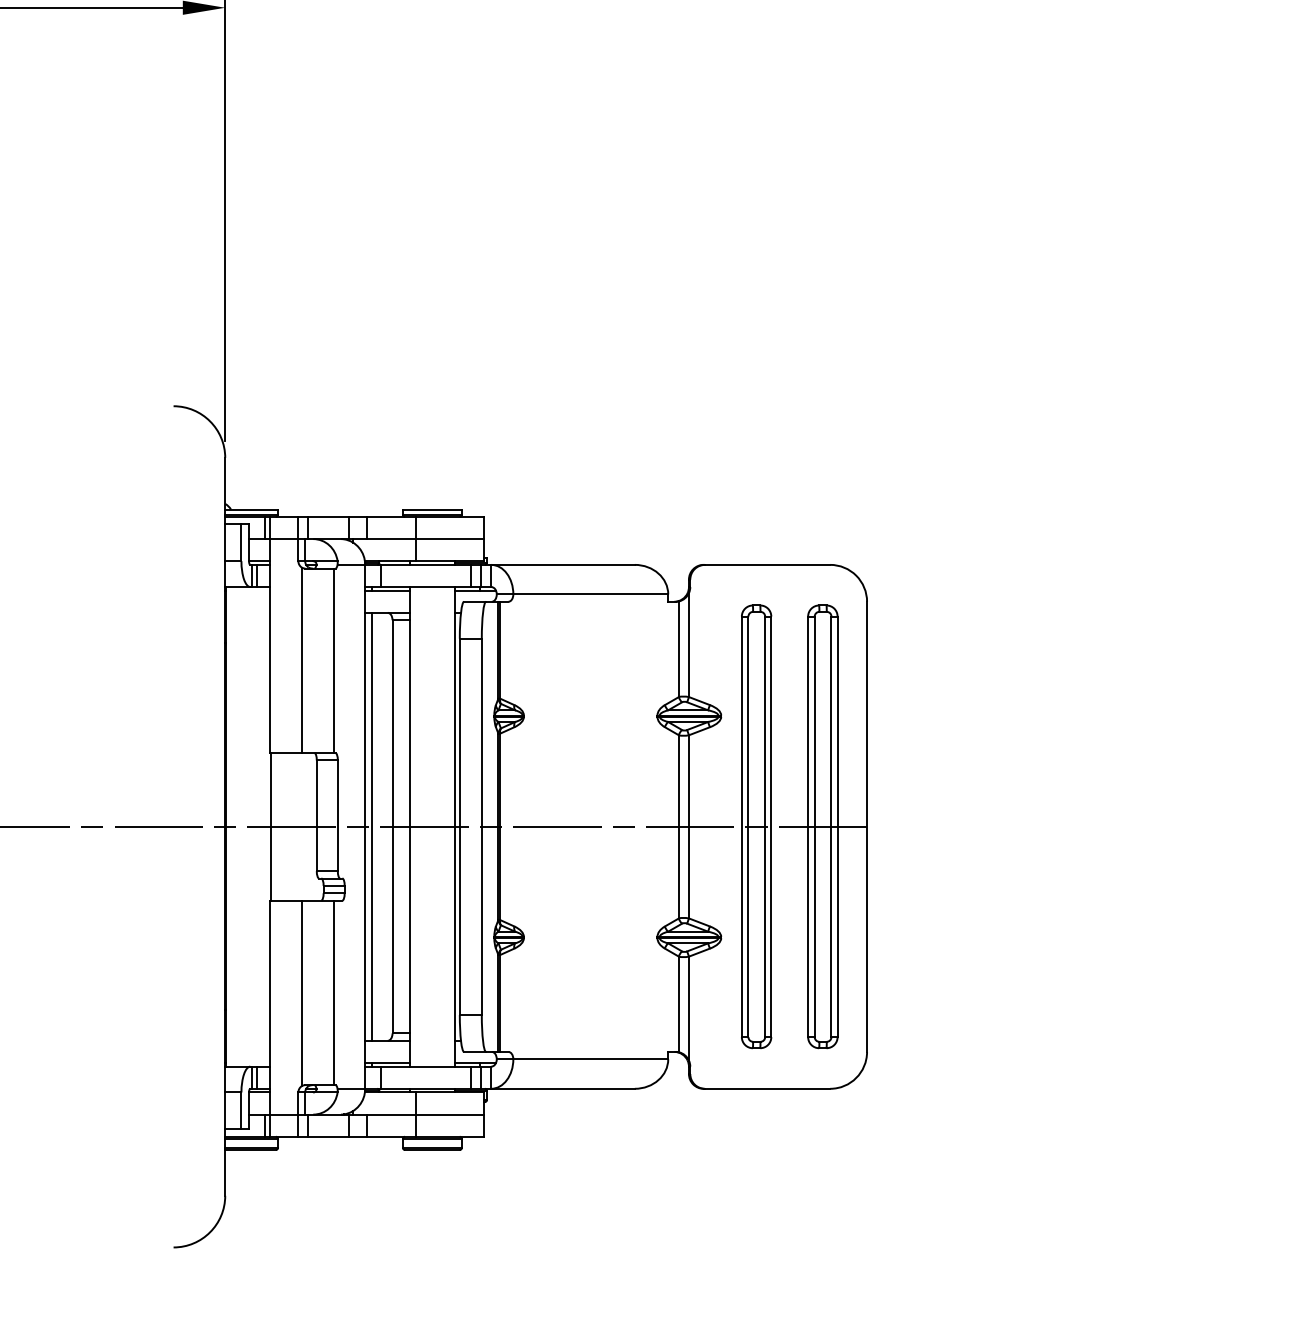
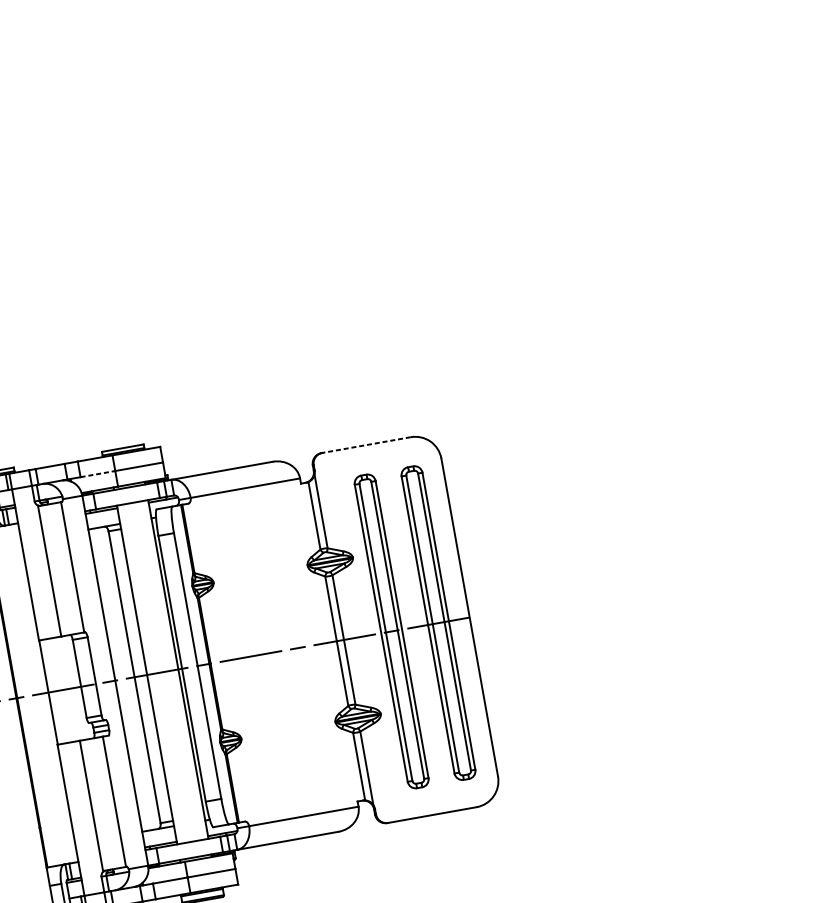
line: (391, 539) -> (97, 474), solid -> dashed
line: (767, 564) -> (366, 444), solid -> dashed
line: (372, 826) -> (120, 679), removed

